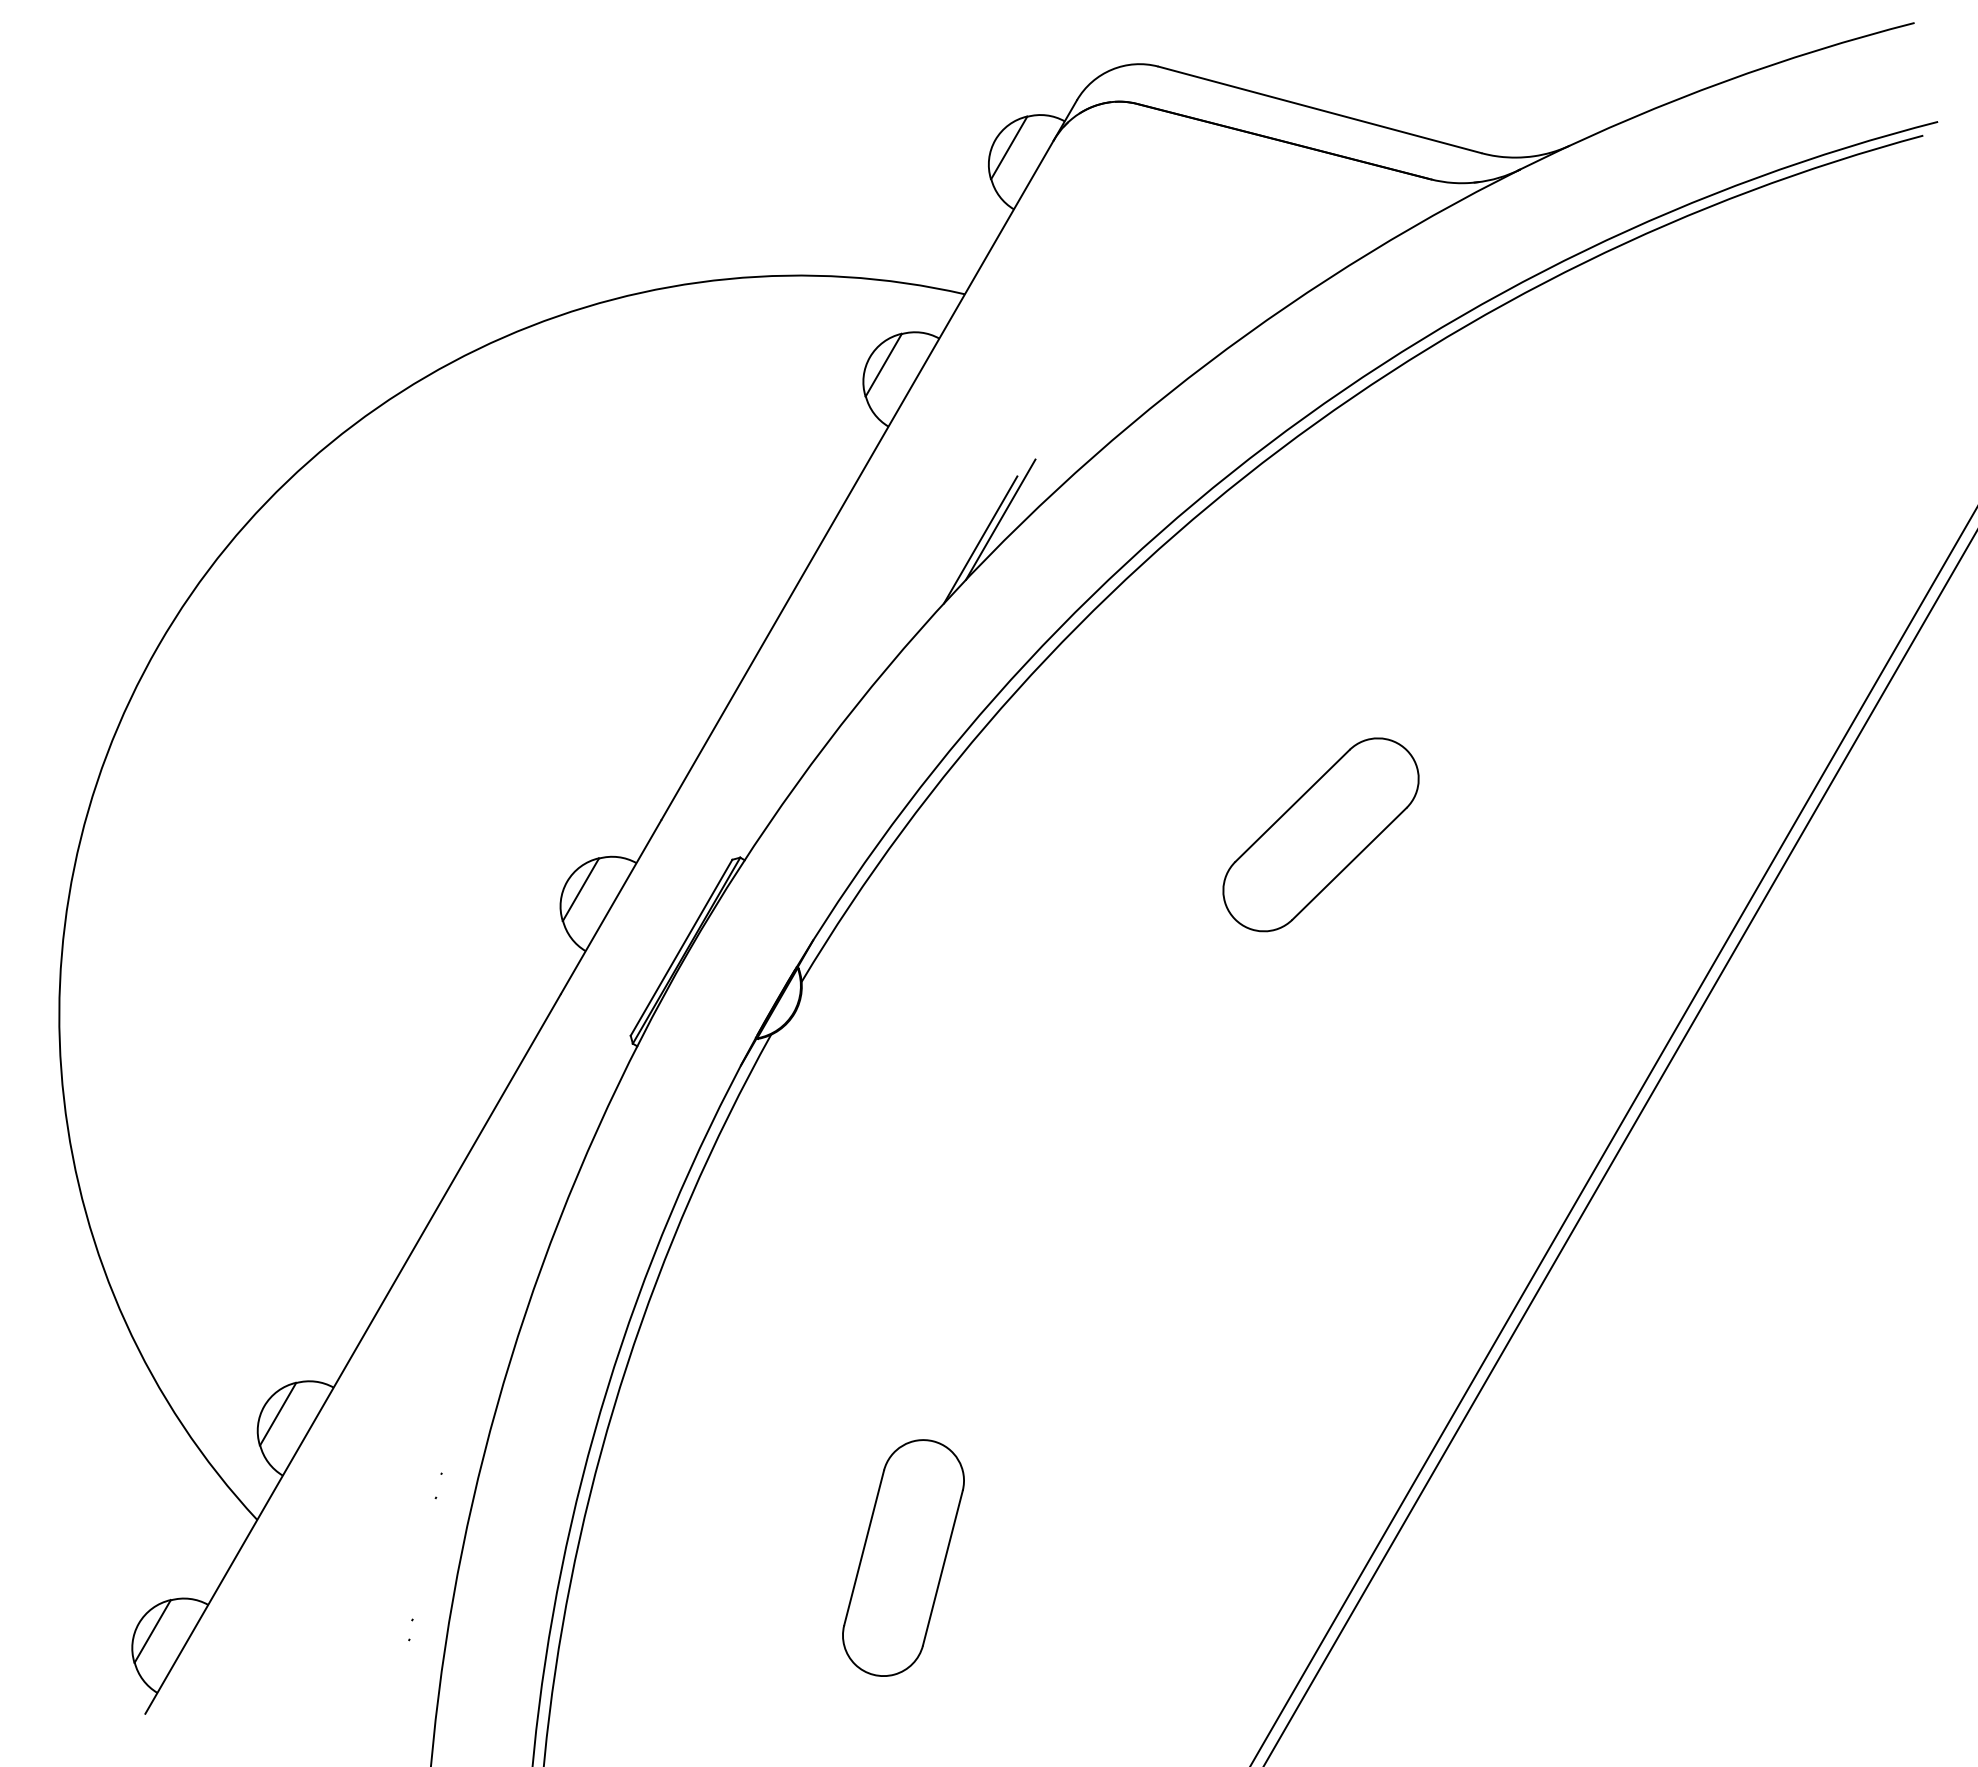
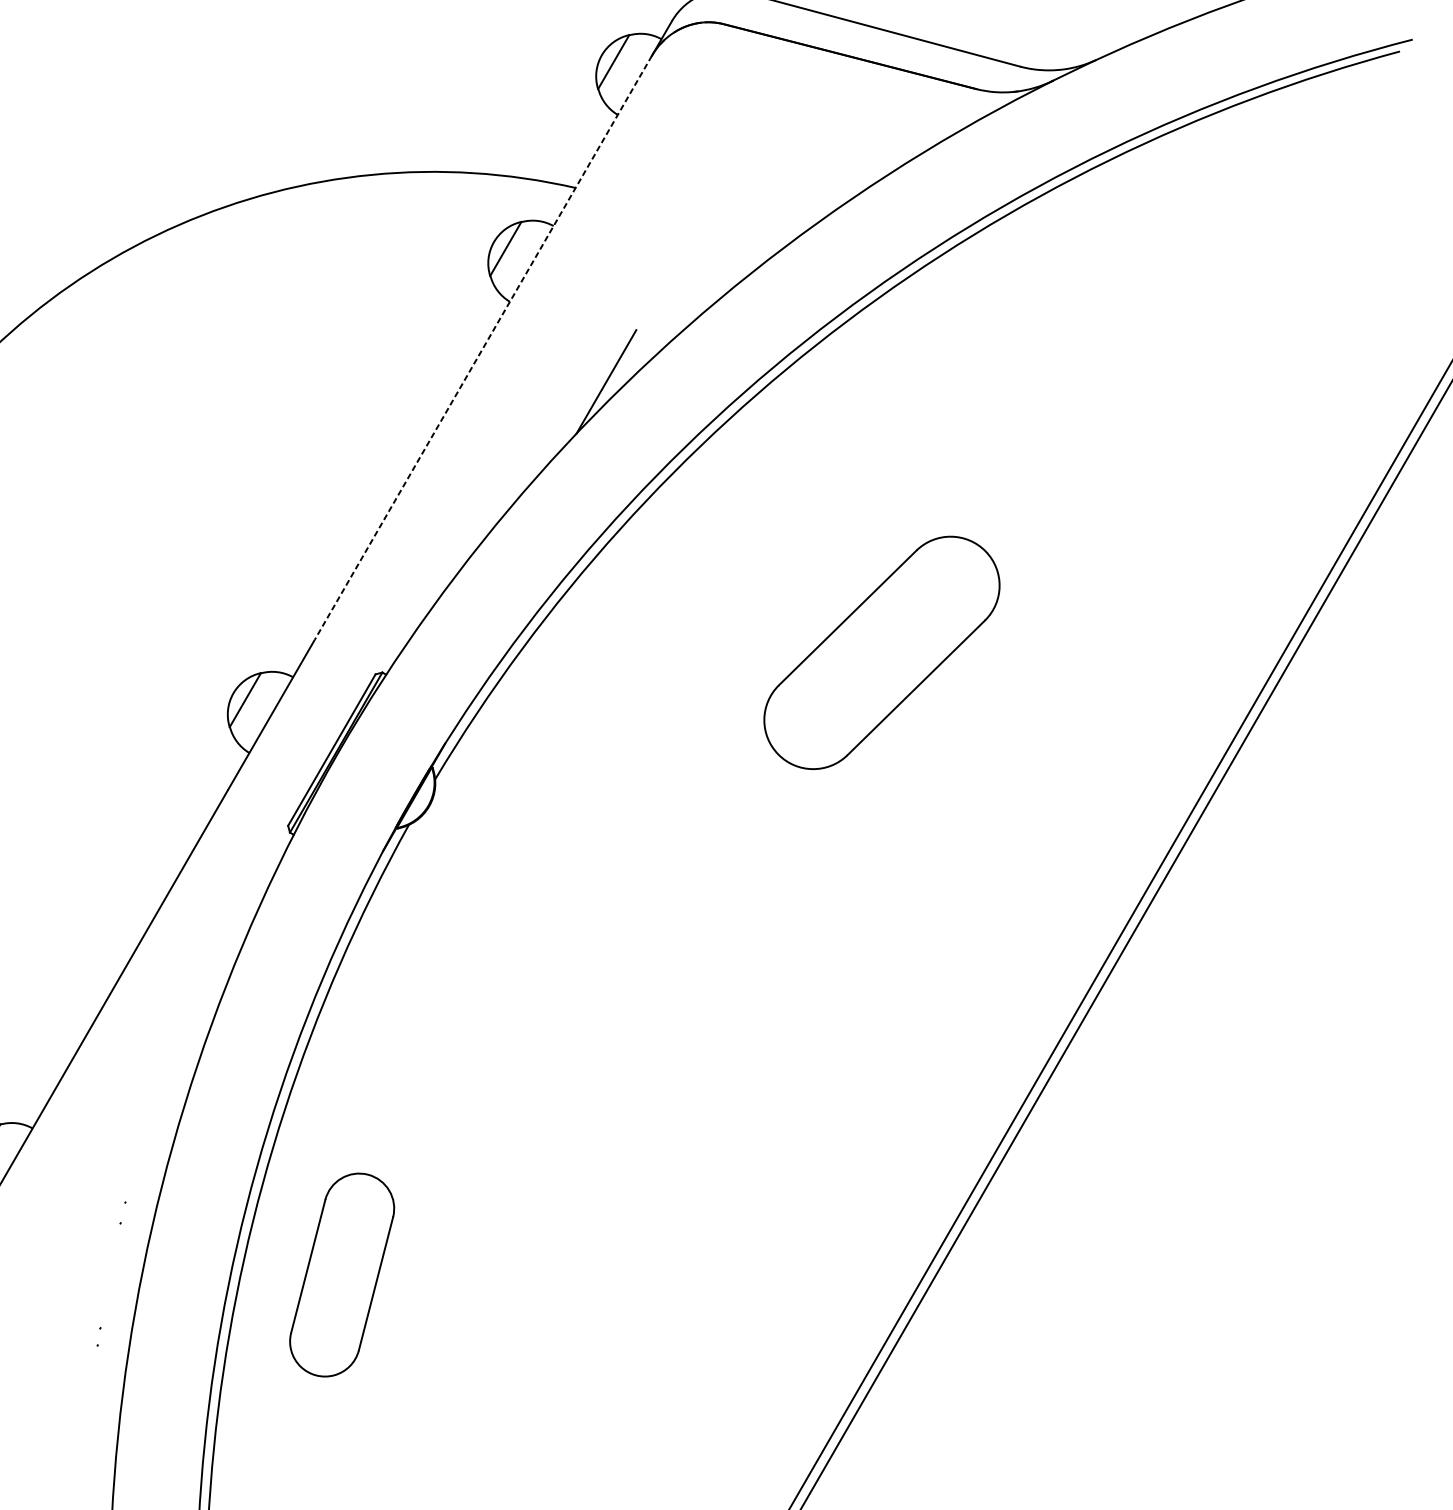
line: (857, 480) -> (483, 348), solid -> dashed
line: (980, 539) -> (589, 398), removed
part: (1320, 834) -> (881, 652), size x1.4
part: (903, 1557) -> (342, 1274), moved

